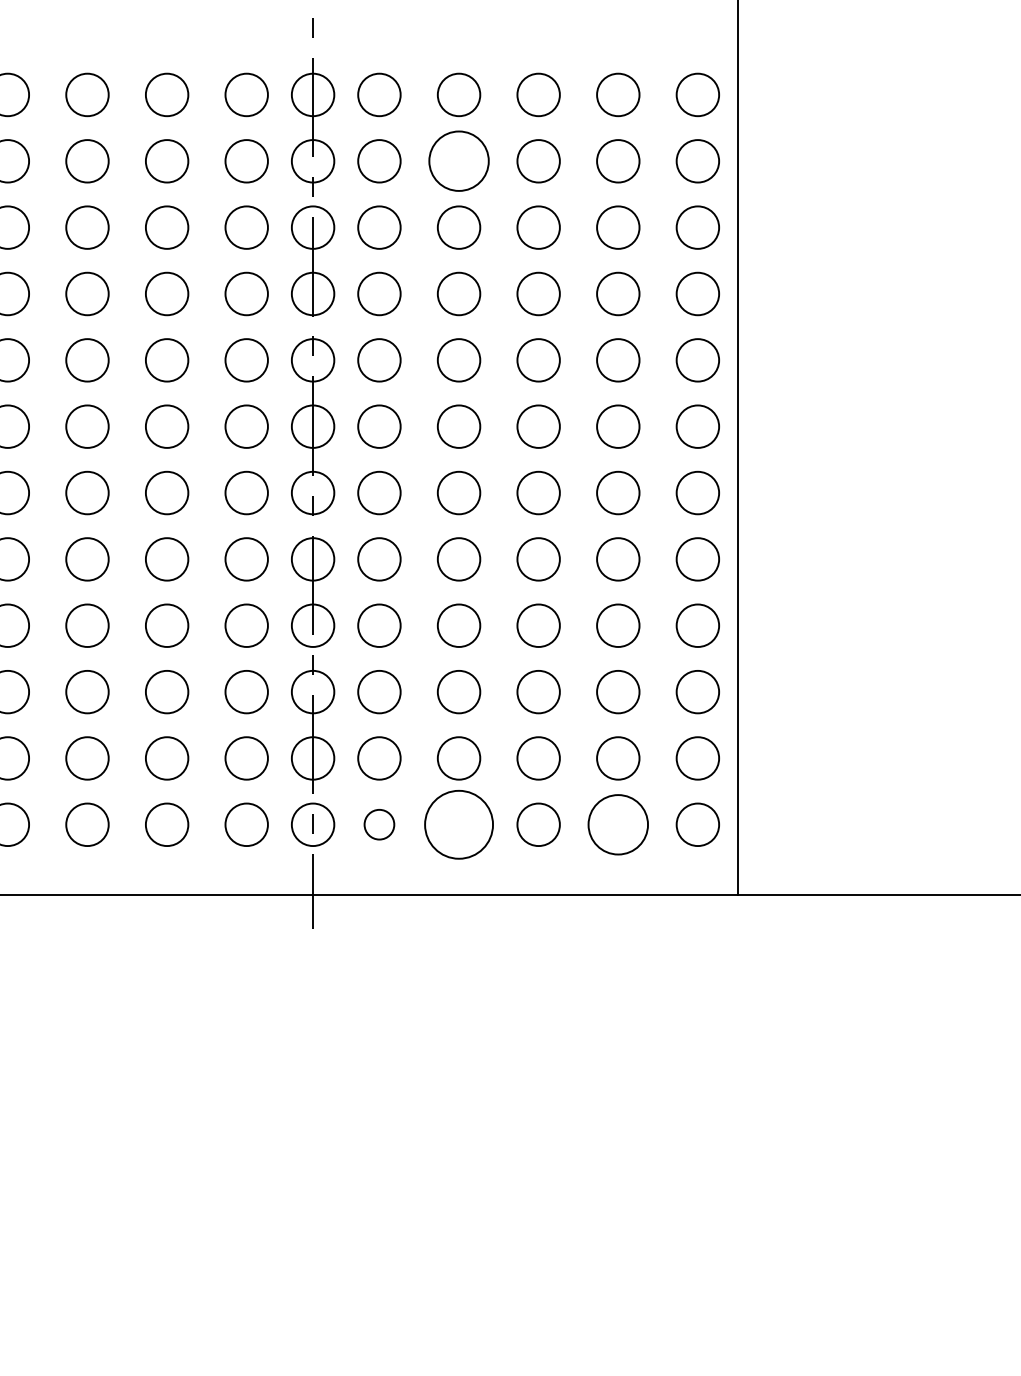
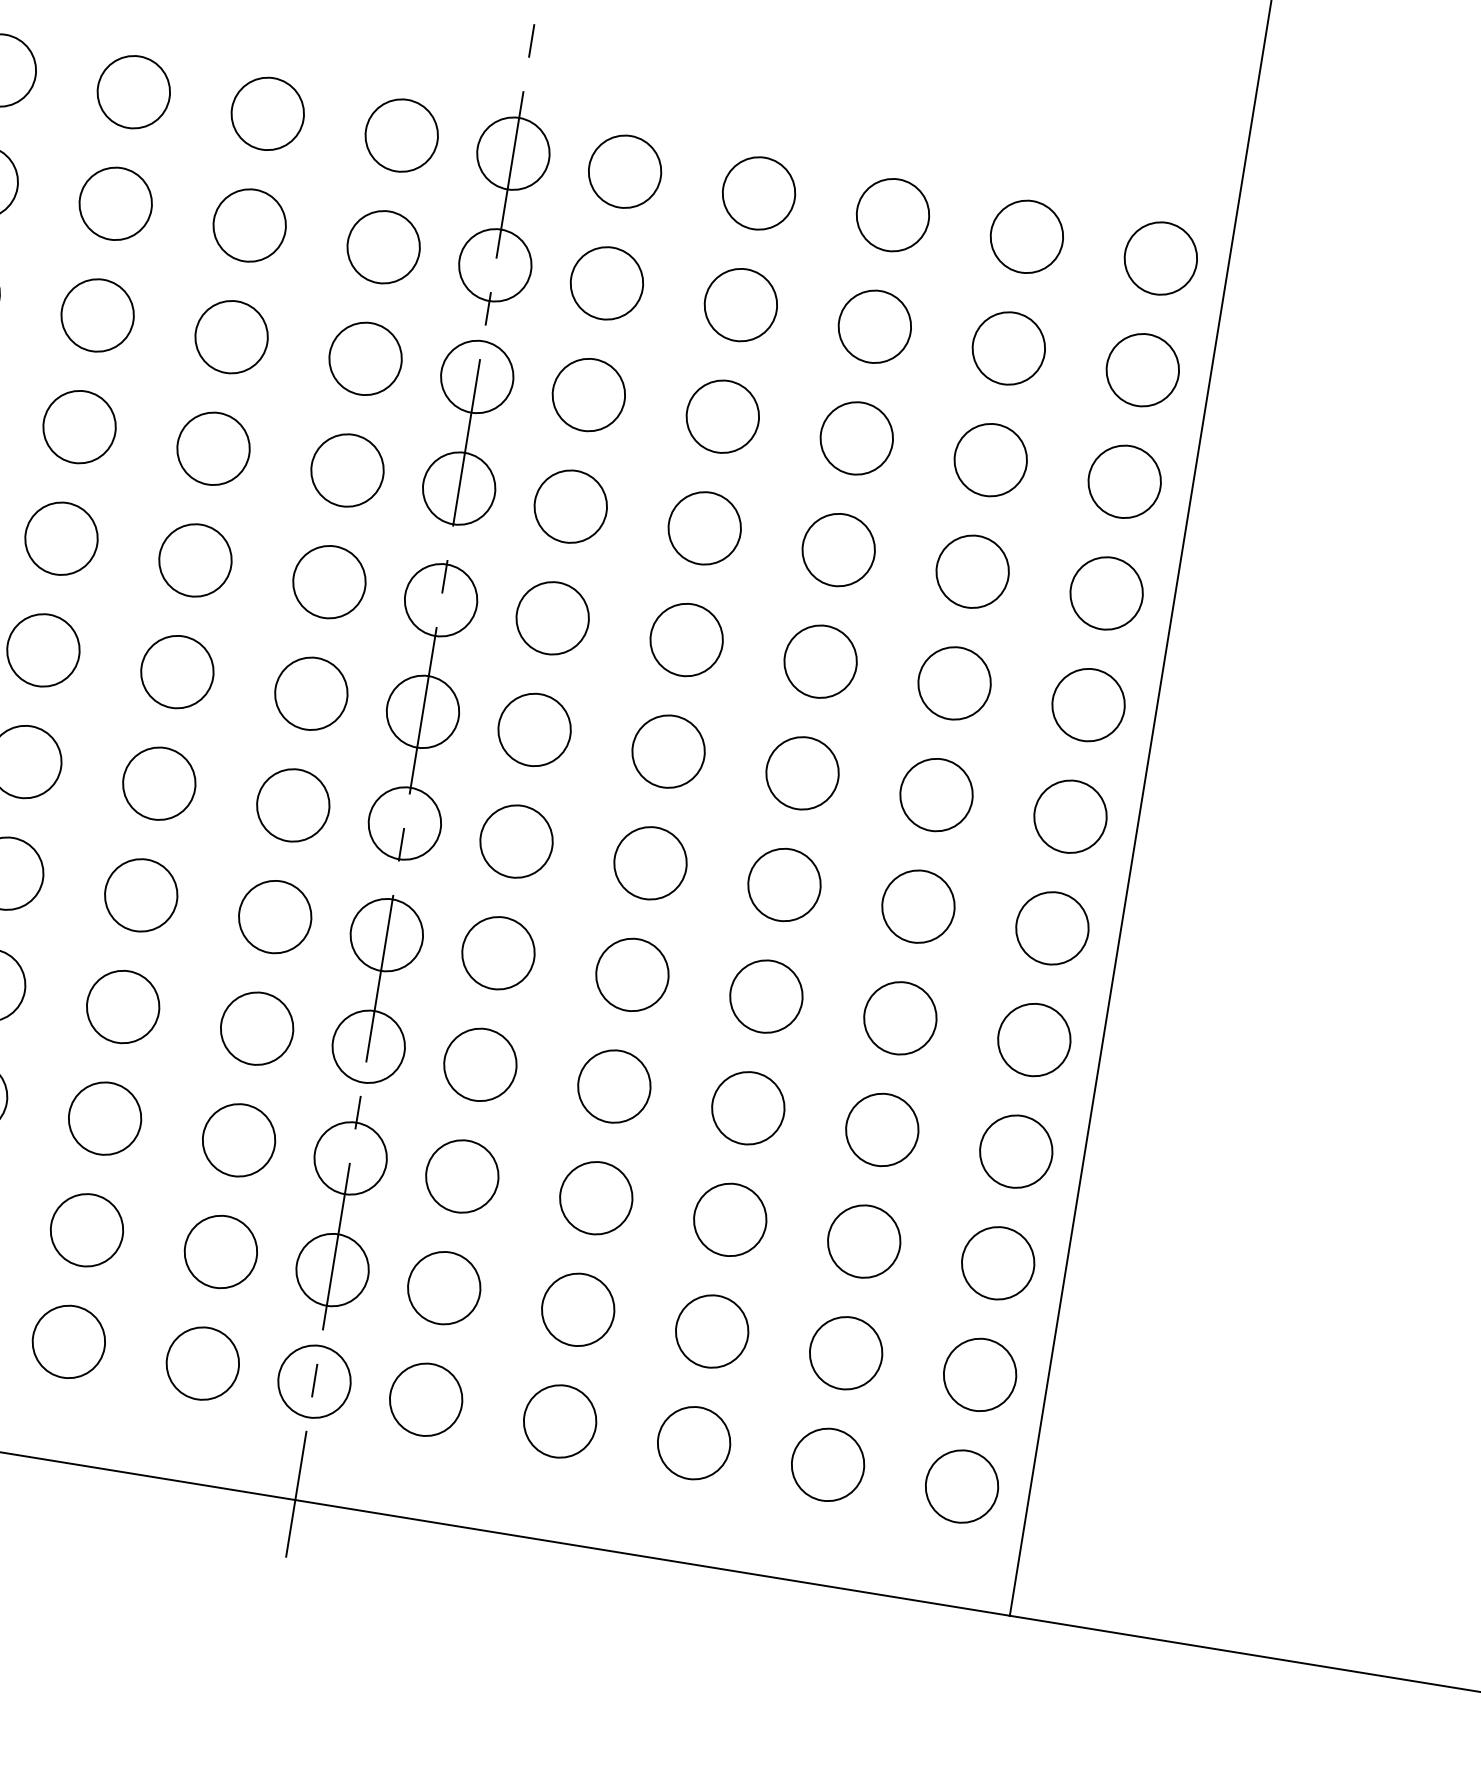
circle: (458, 161) -> (739, 305), size x0.71
circle: (379, 824) -> (426, 1399), size x1.43
circle: (458, 824) -> (559, 1420), size x0.62
circle: (618, 824) -> (828, 1464), size x0.71

